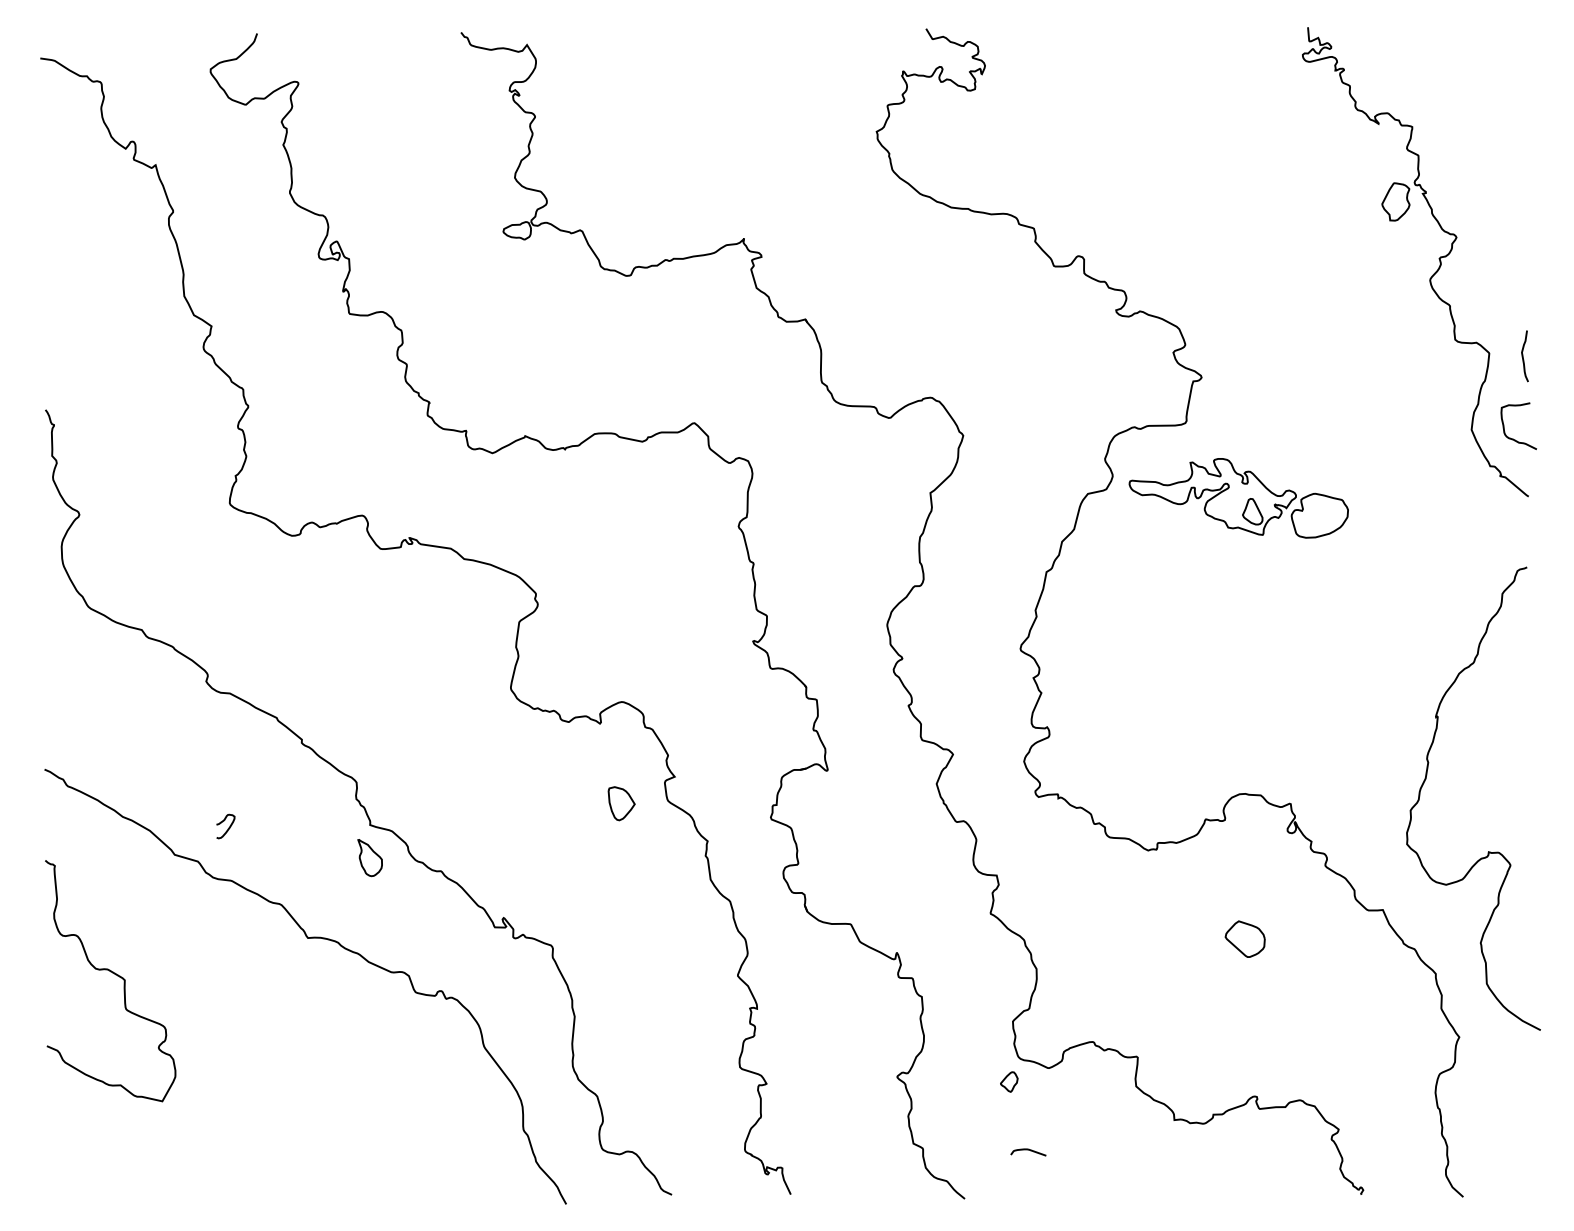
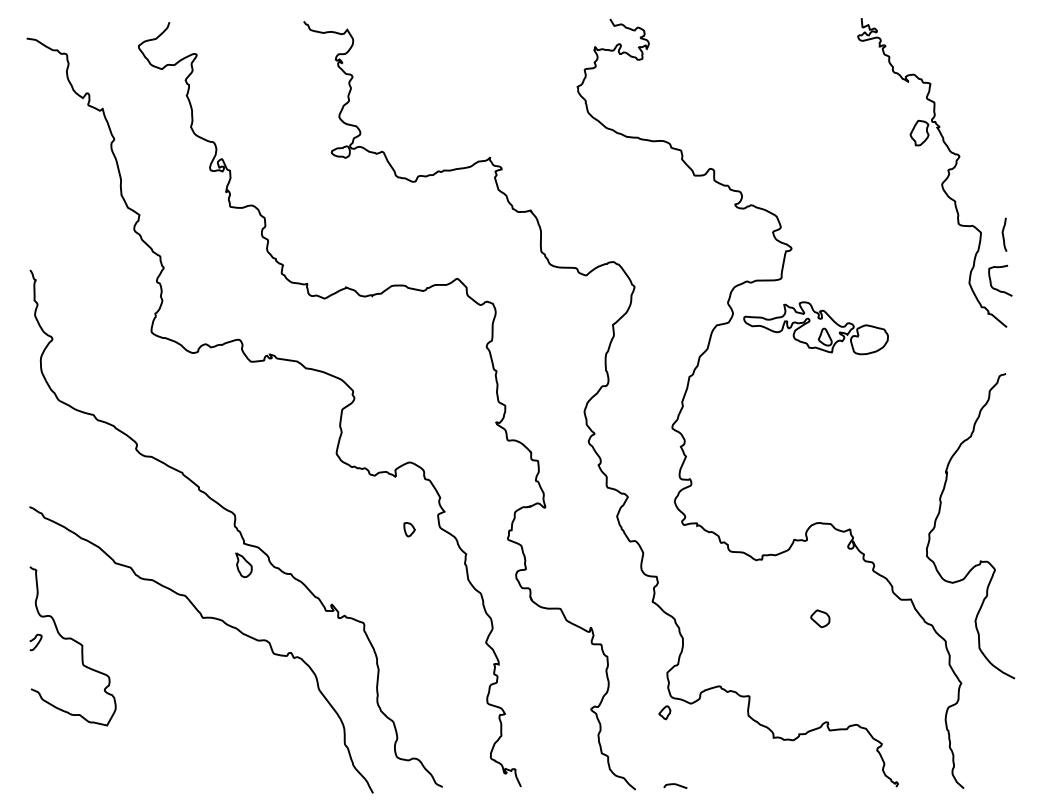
part: (621, 803) -> (409, 529), size x0.62
curve: (228, 826) -> (37, 642), moved
part: (1245, 938) -> (820, 618), size x0.71
curve: (1028, 1151) -> (675, 785), moved

